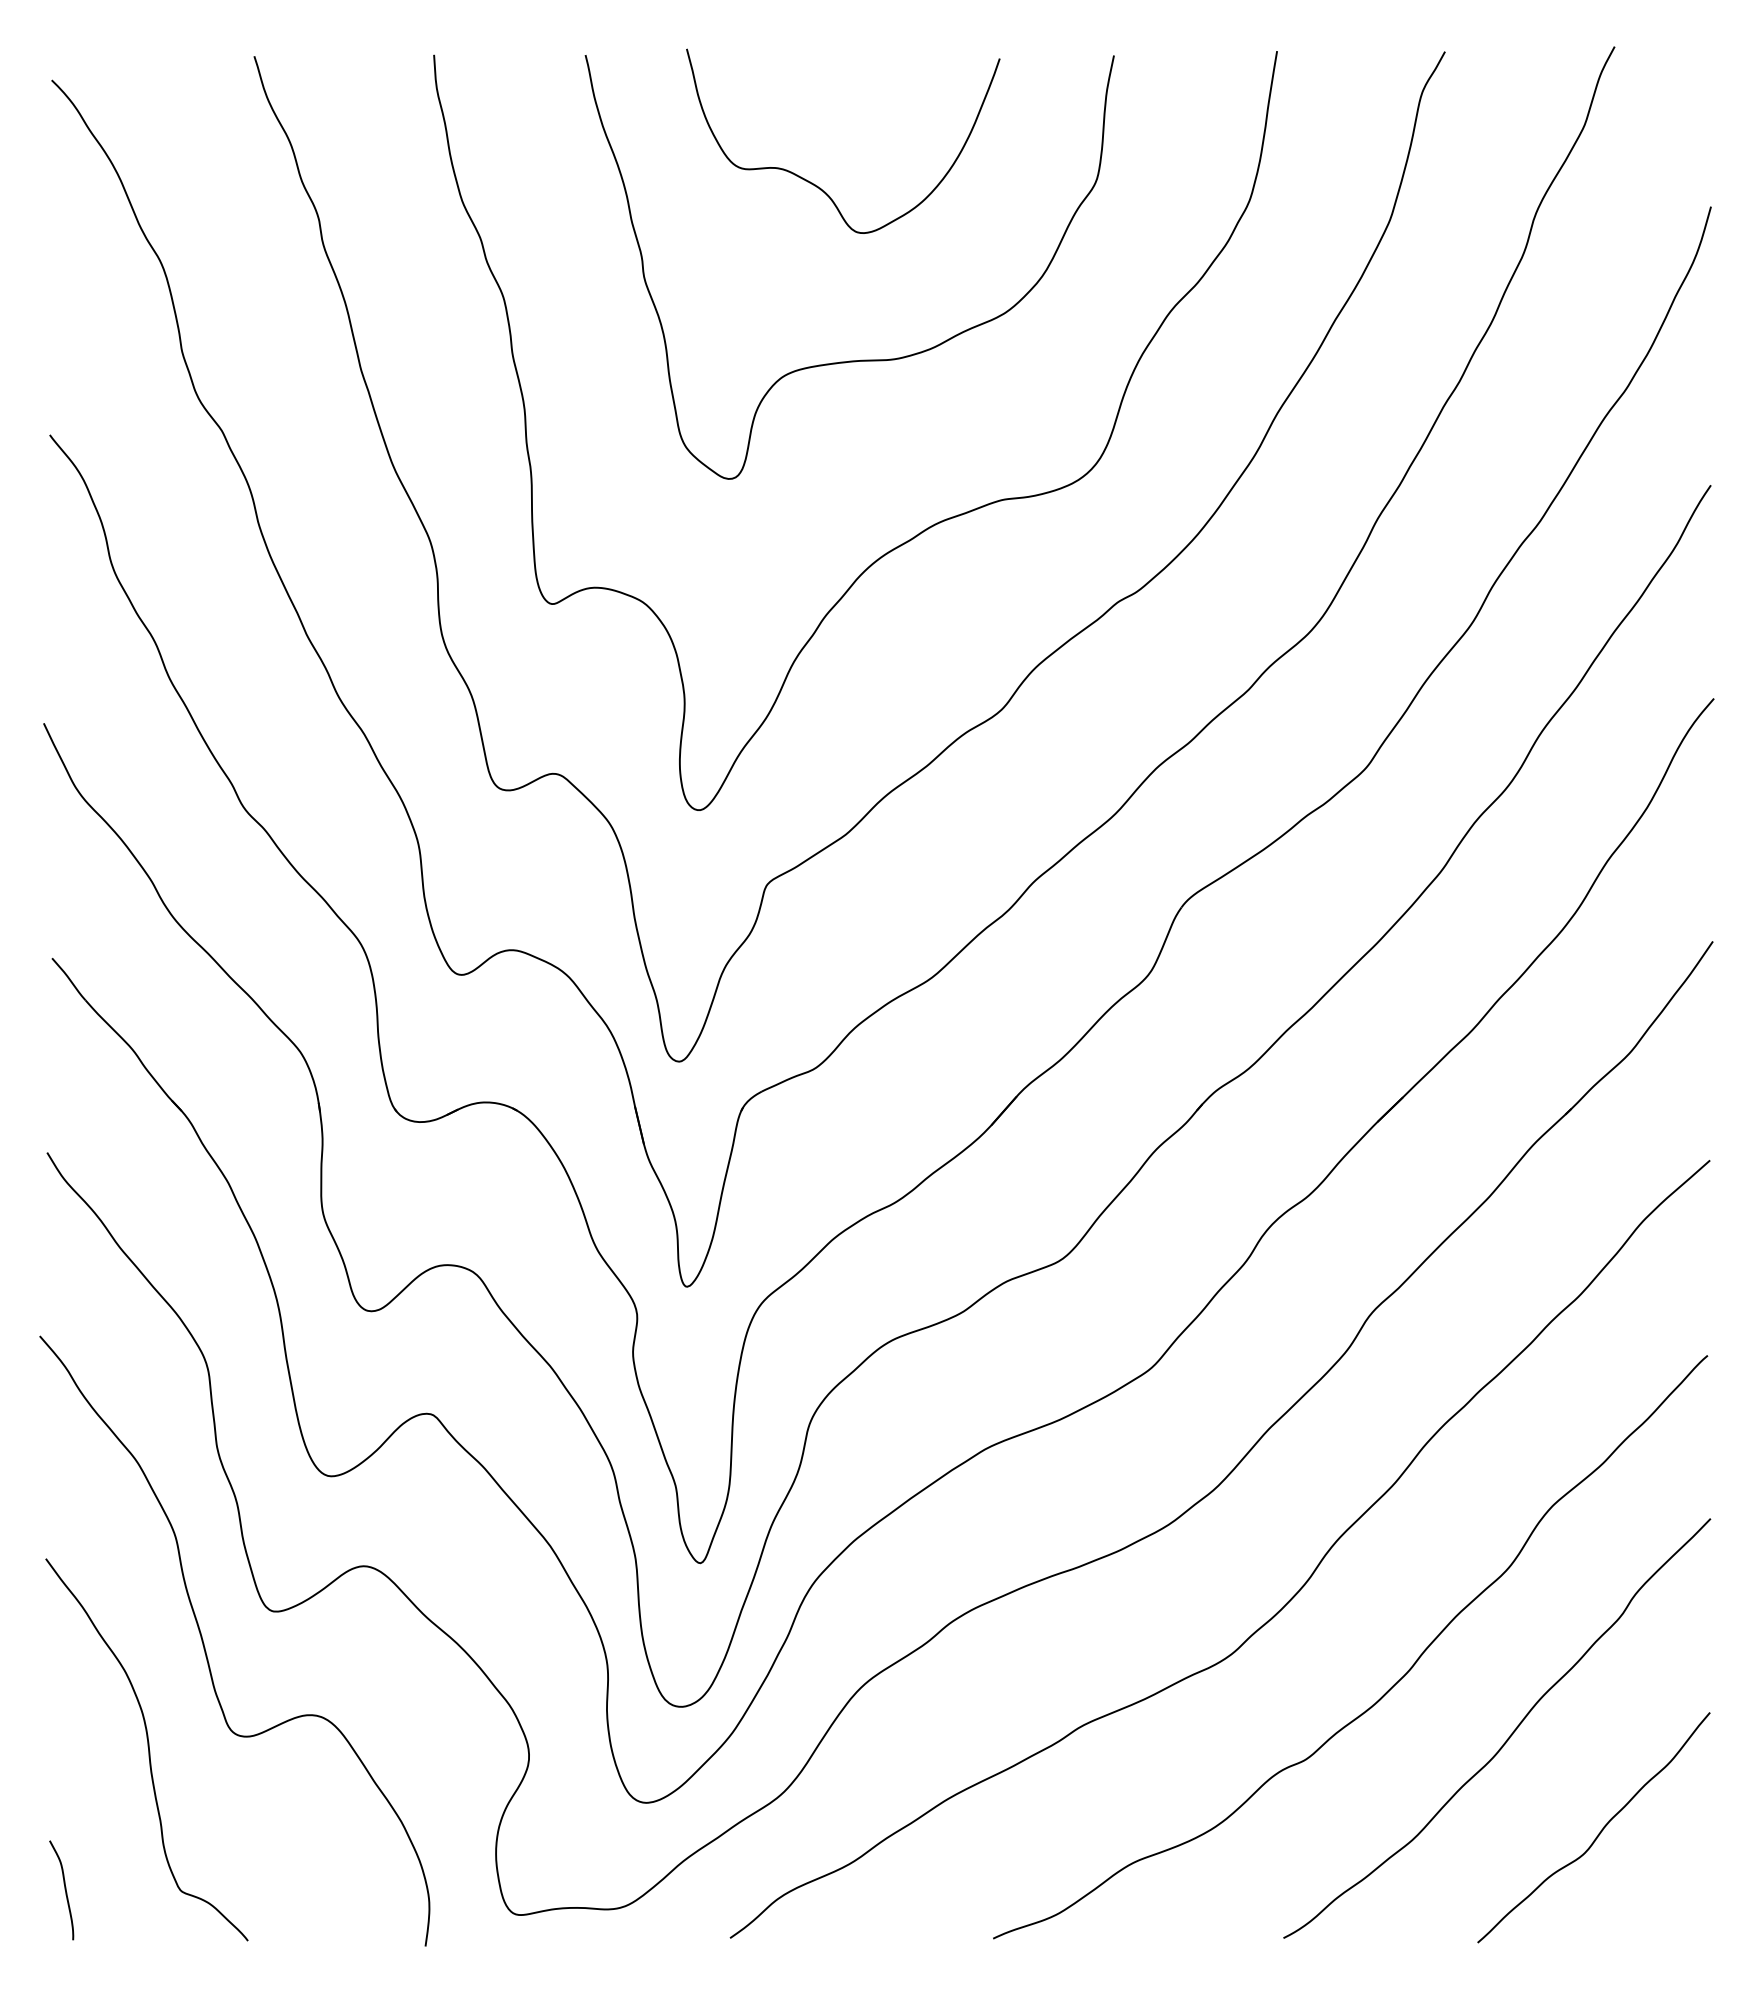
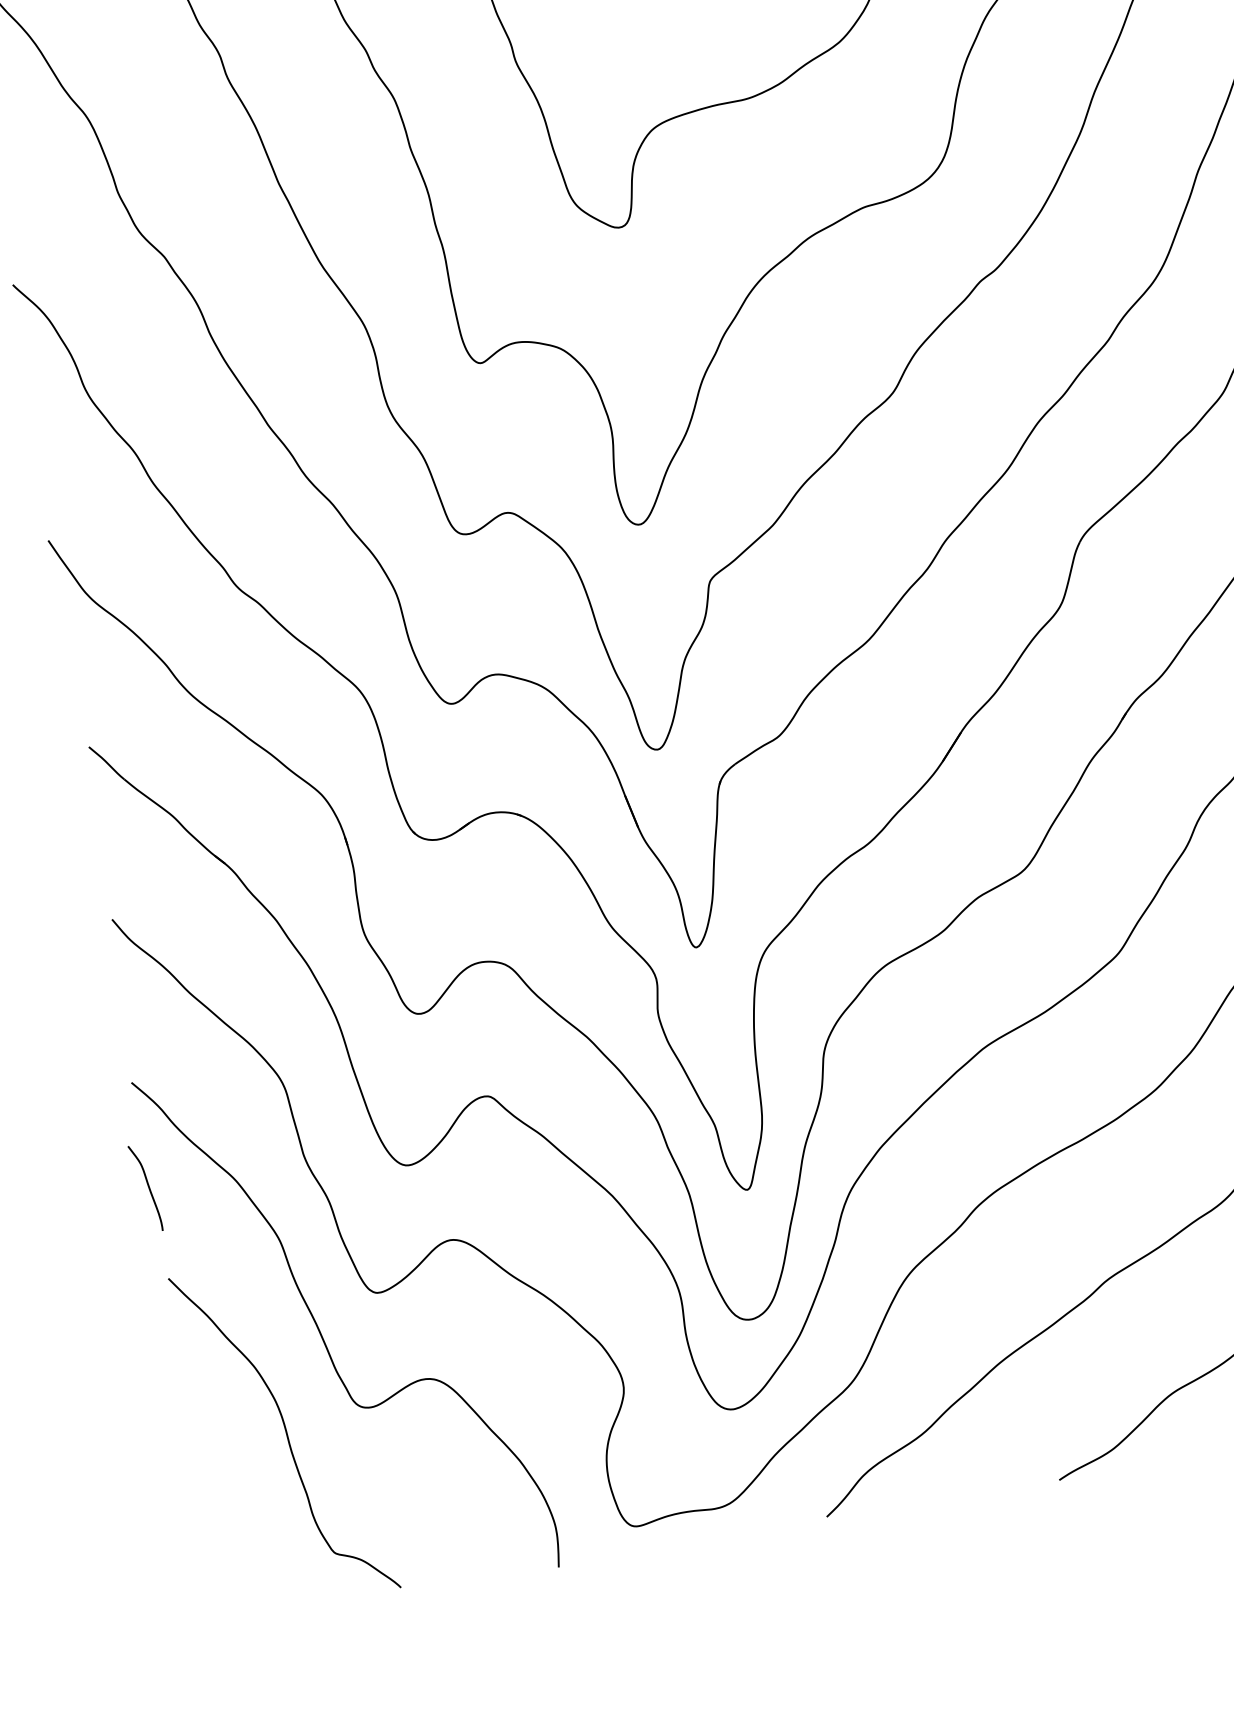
curve: (64, 1889) -> (147, 1187), moved

